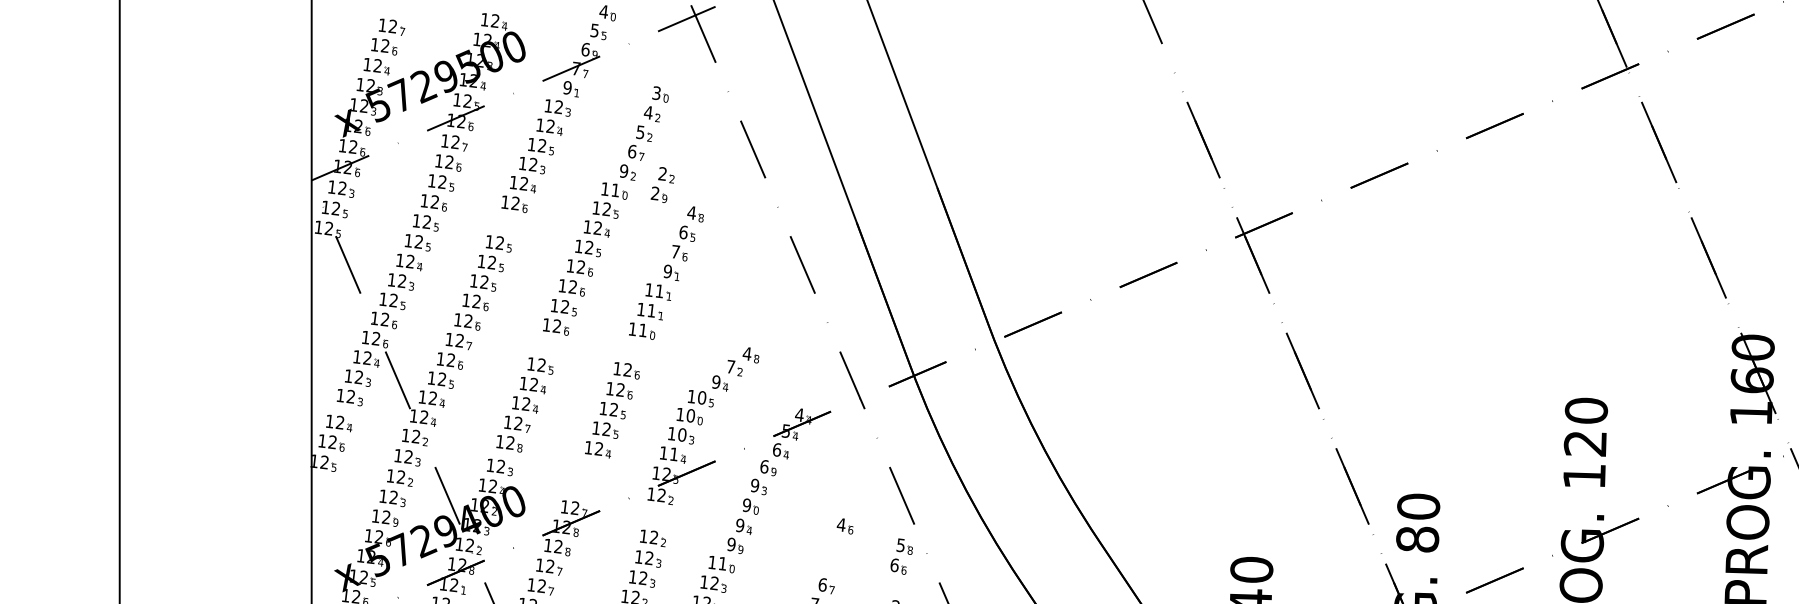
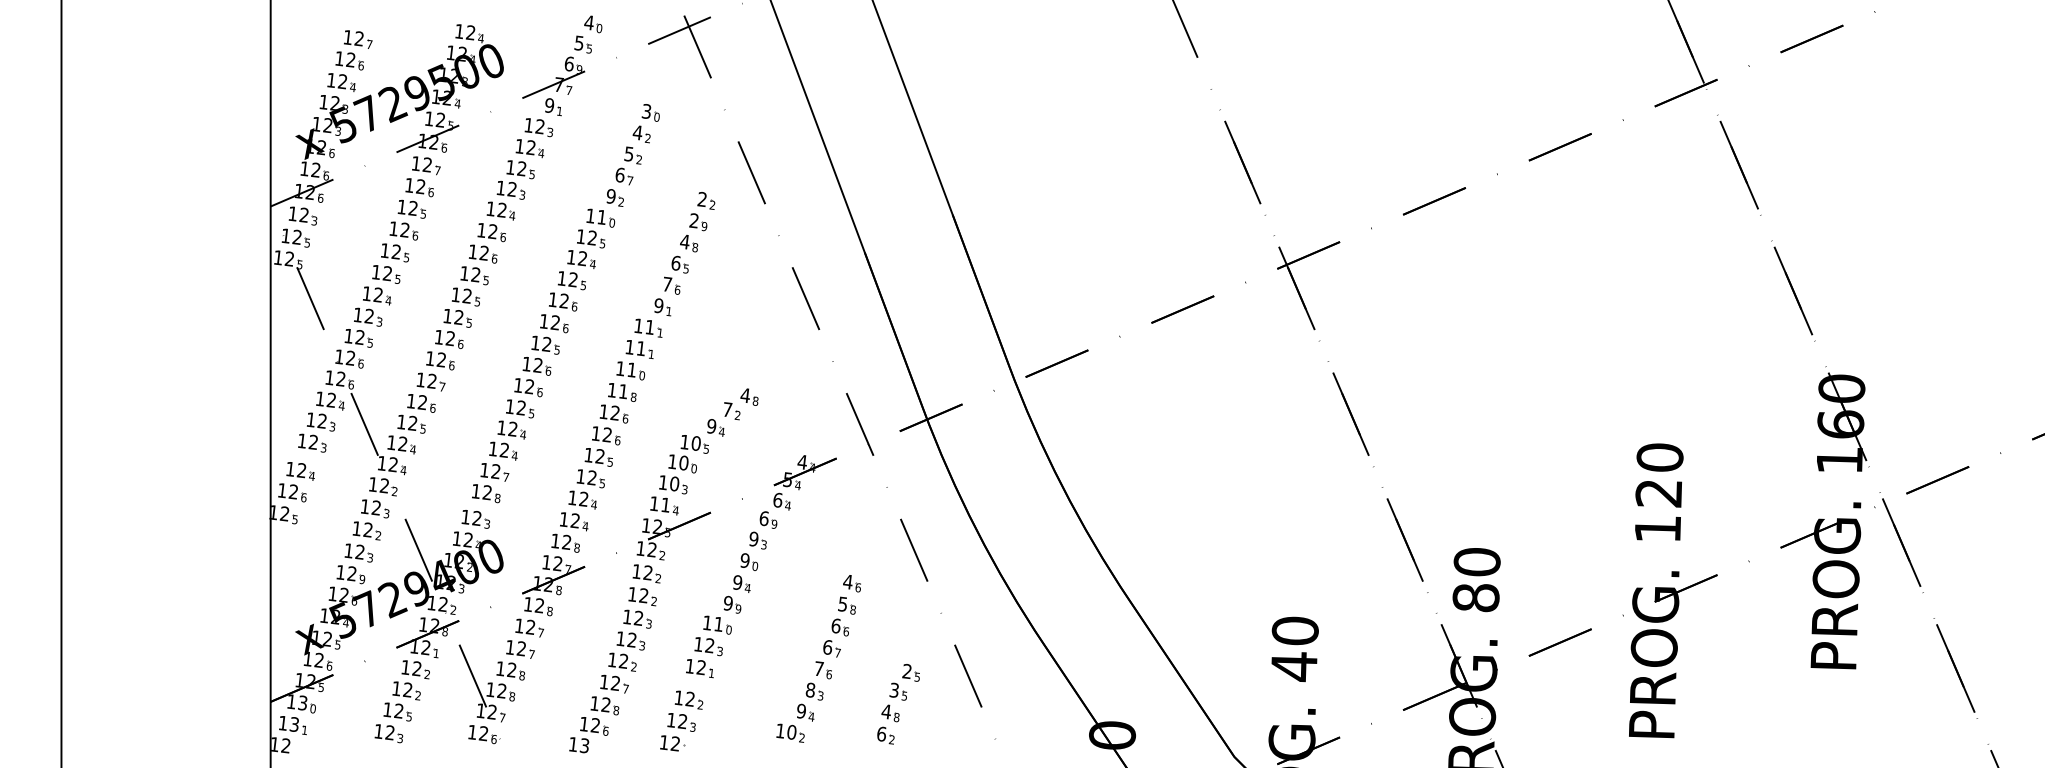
part: (662, 185) -> (702, 211), moved
part: (506, 223) -> (483, 253), added
part: (548, 346) -> (528, 387), added
part: (634, 351) -> (622, 392), added
part: (585, 479) -> (569, 532), added
part: (656, 517) -> (646, 573), added
part: (901, 556) -> (843, 616), moved

